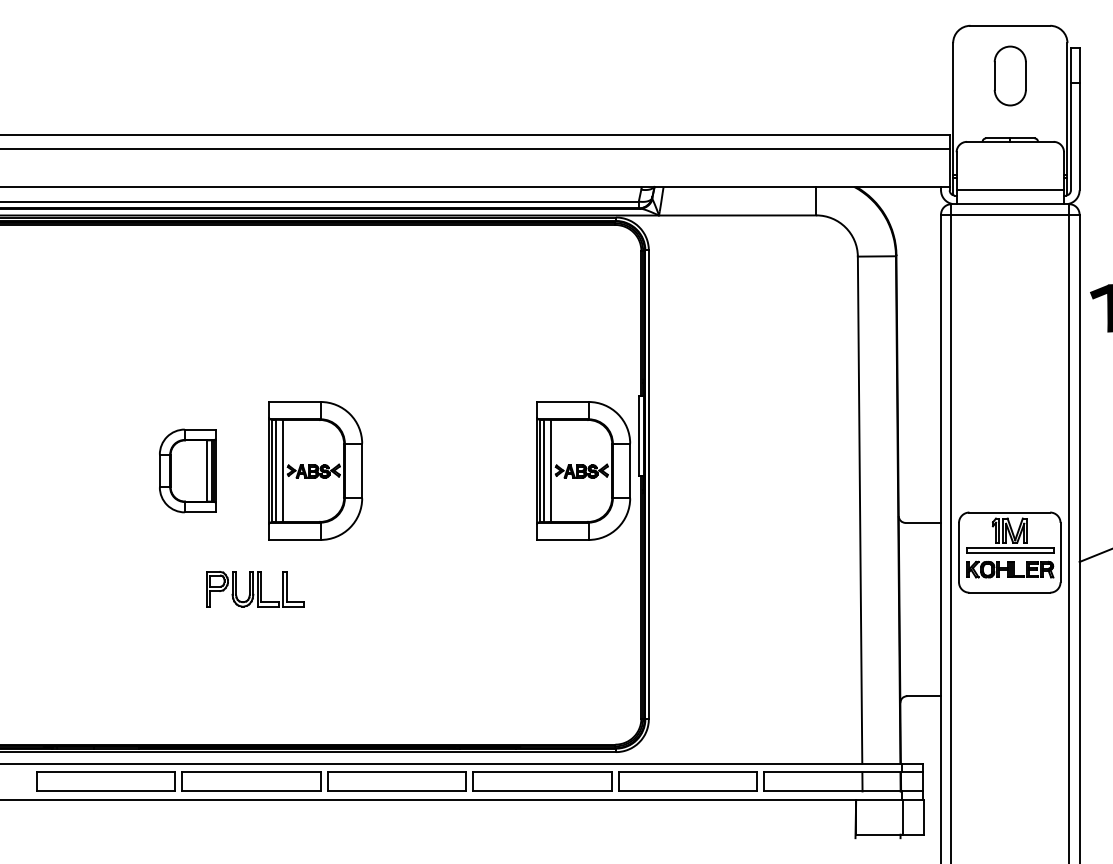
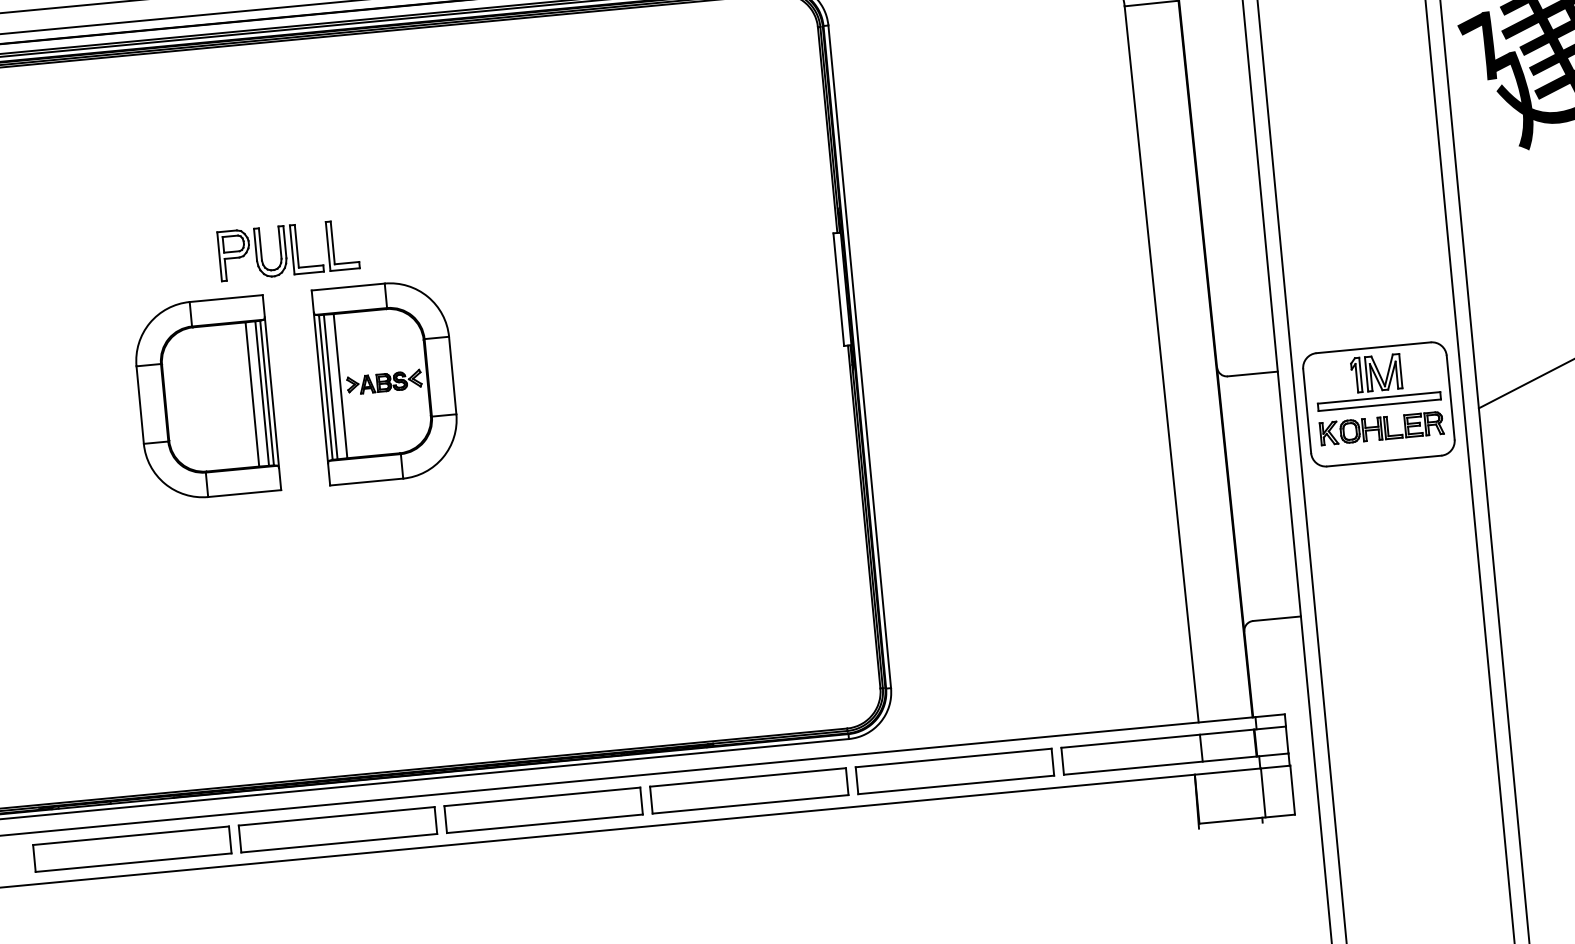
part: (187, 470) -> (205, 398), size x1.67
part: (583, 470) -> (765, 345), removed
part: (255, 589) -> (288, 250), moved

